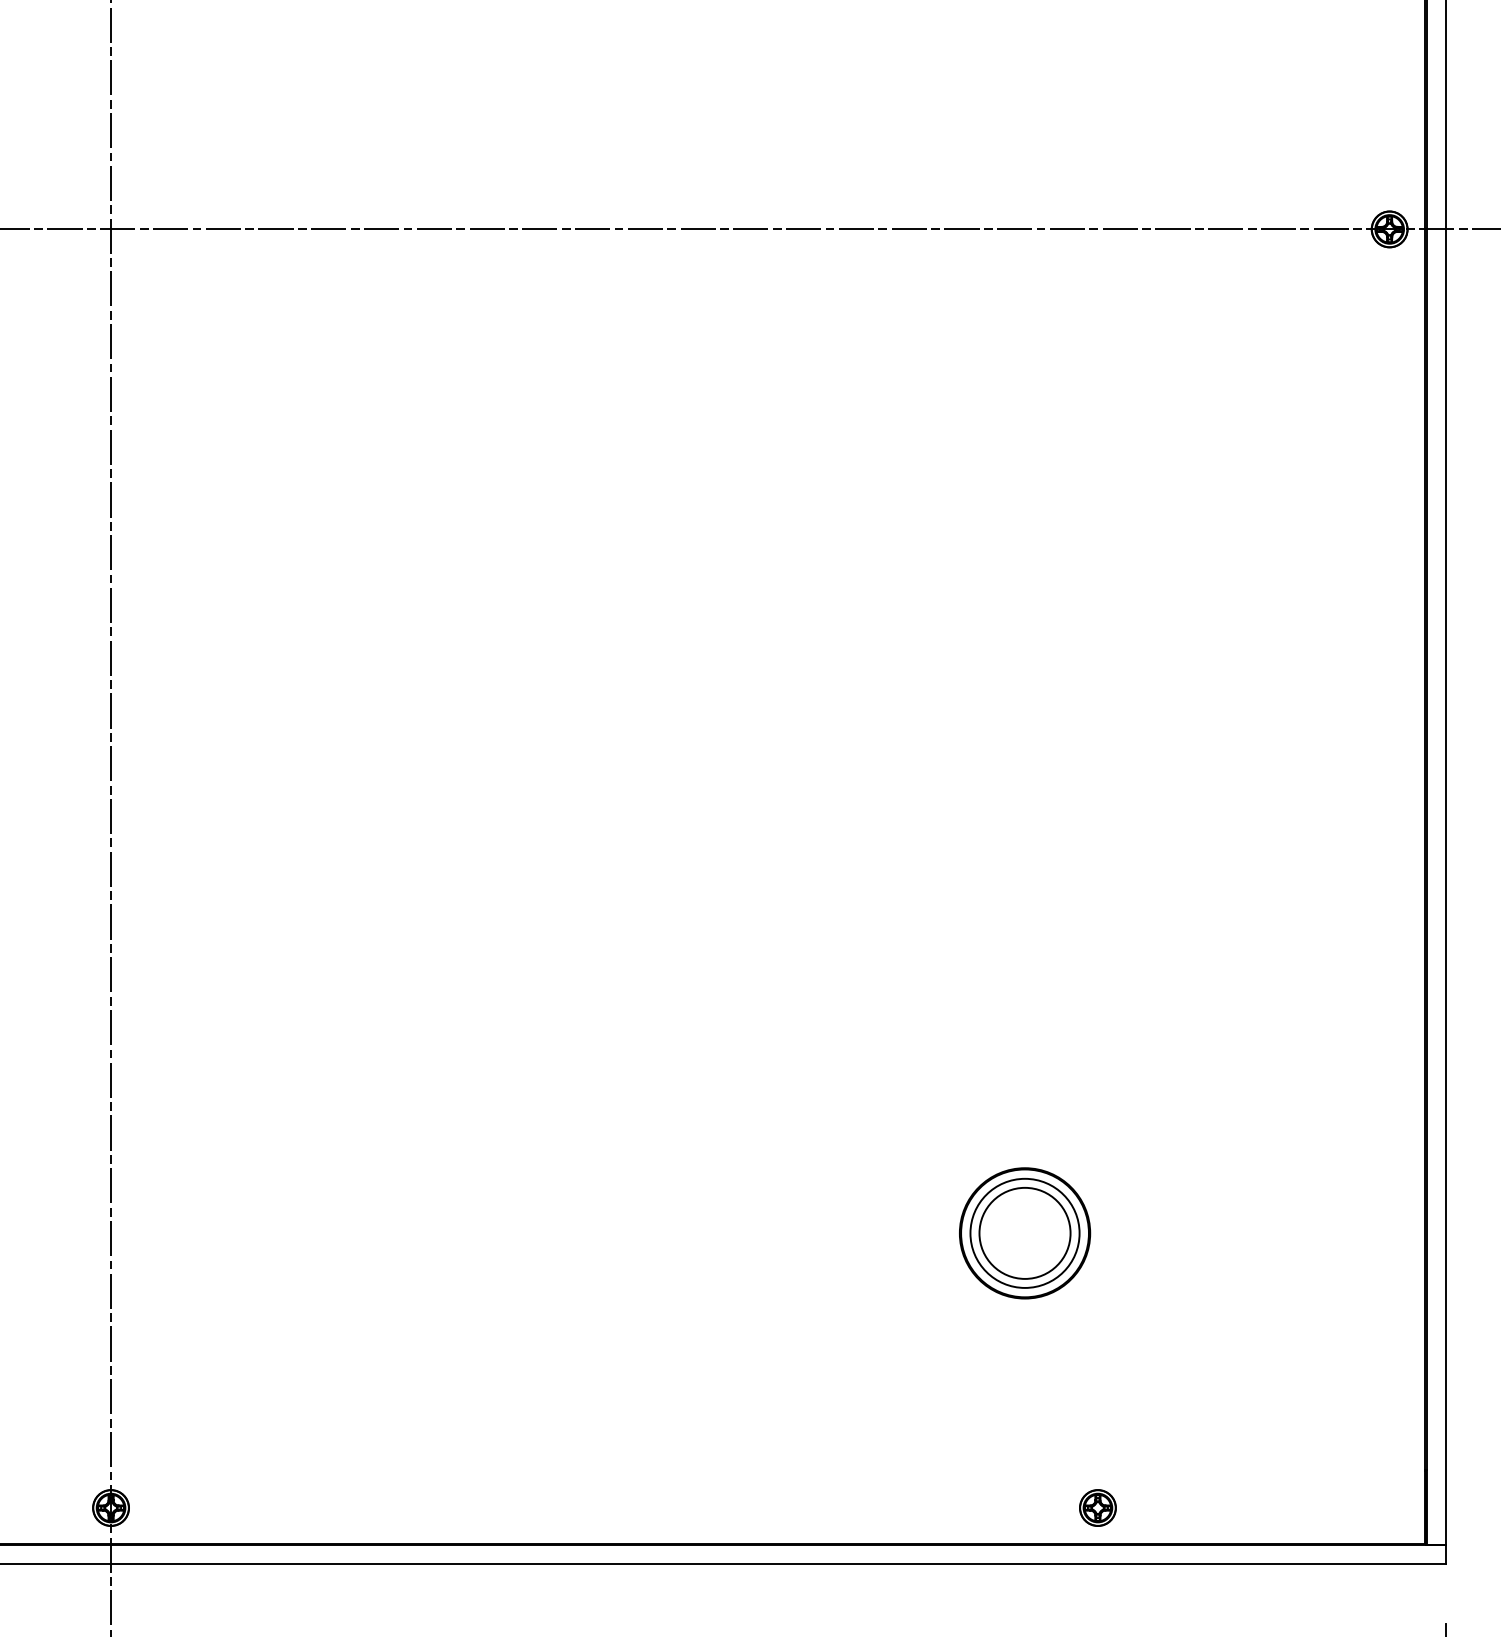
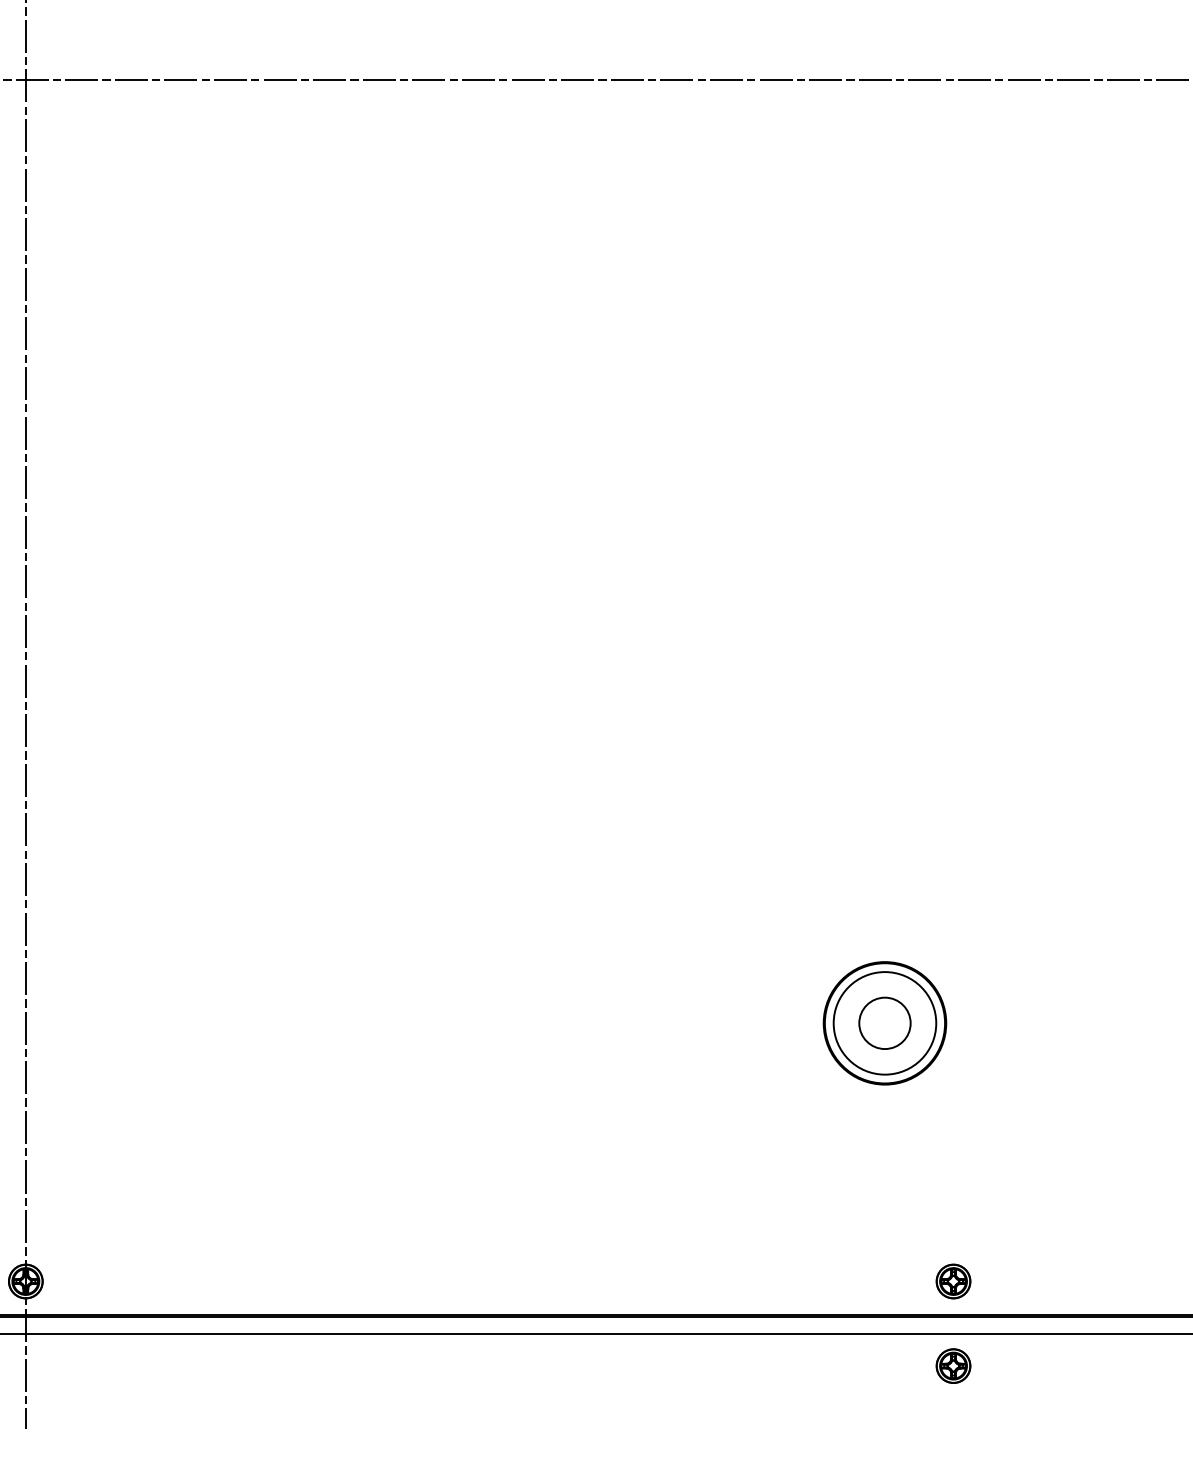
circle: (1024, 1232) -> (884, 1022), size x0.6
part: (1097, 1597) -> (953, 1365), added

